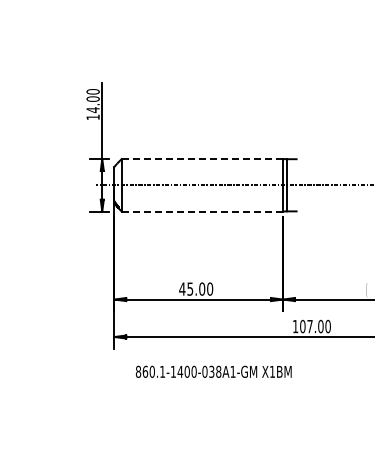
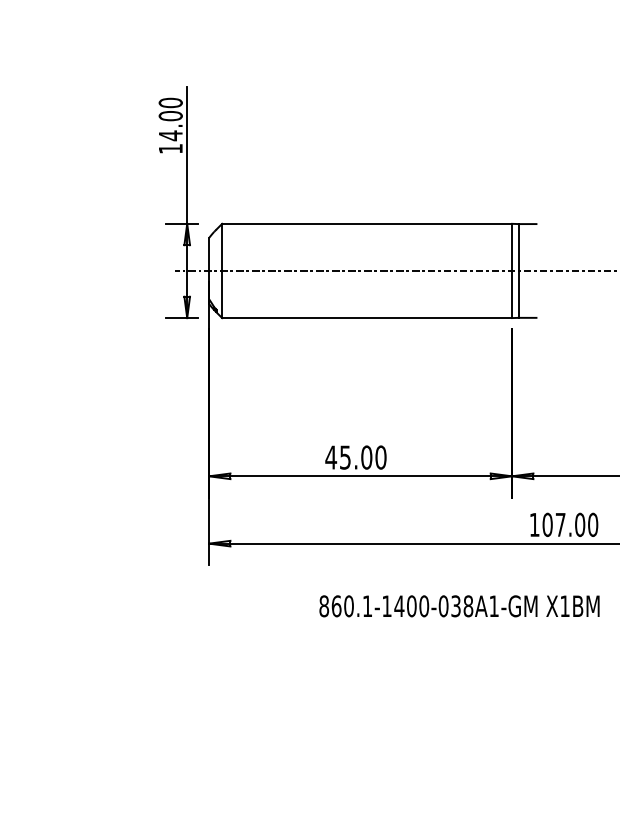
line: (202, 159) -> (367, 224), dashed -> solid
line: (202, 211) -> (367, 318), dashed -> solid
text: (213, 371) -> (458, 605), moved

